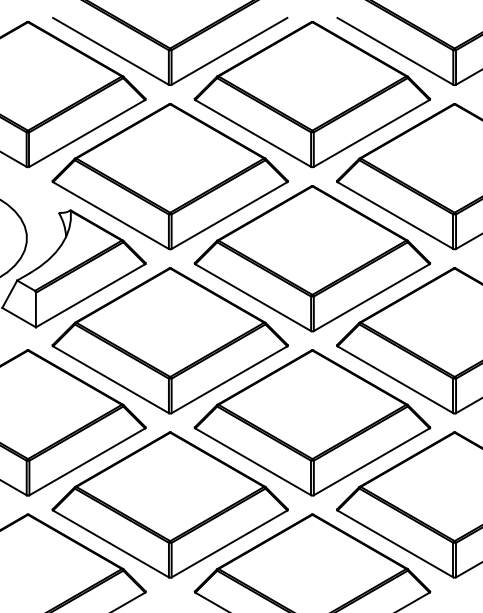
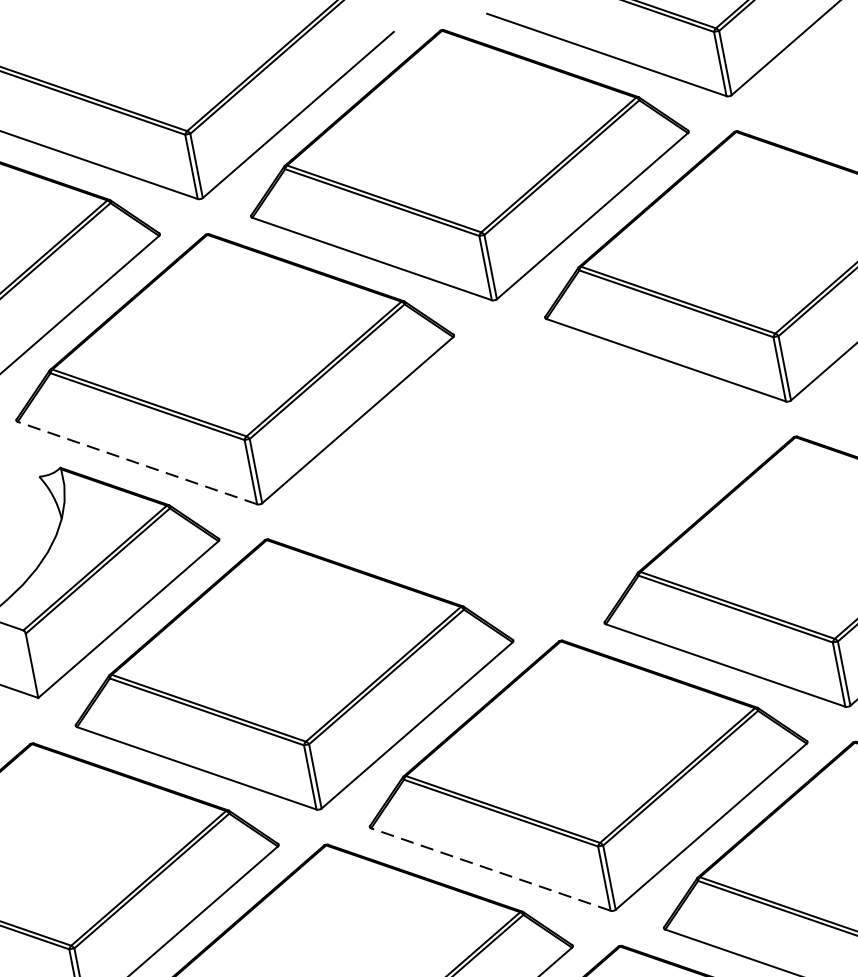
line: (110, 215) -> (136, 463), solid -> dashed
part: (311, 258) -> (525, 470), removed
line: (253, 461) -> (491, 868), solid -> dashed

